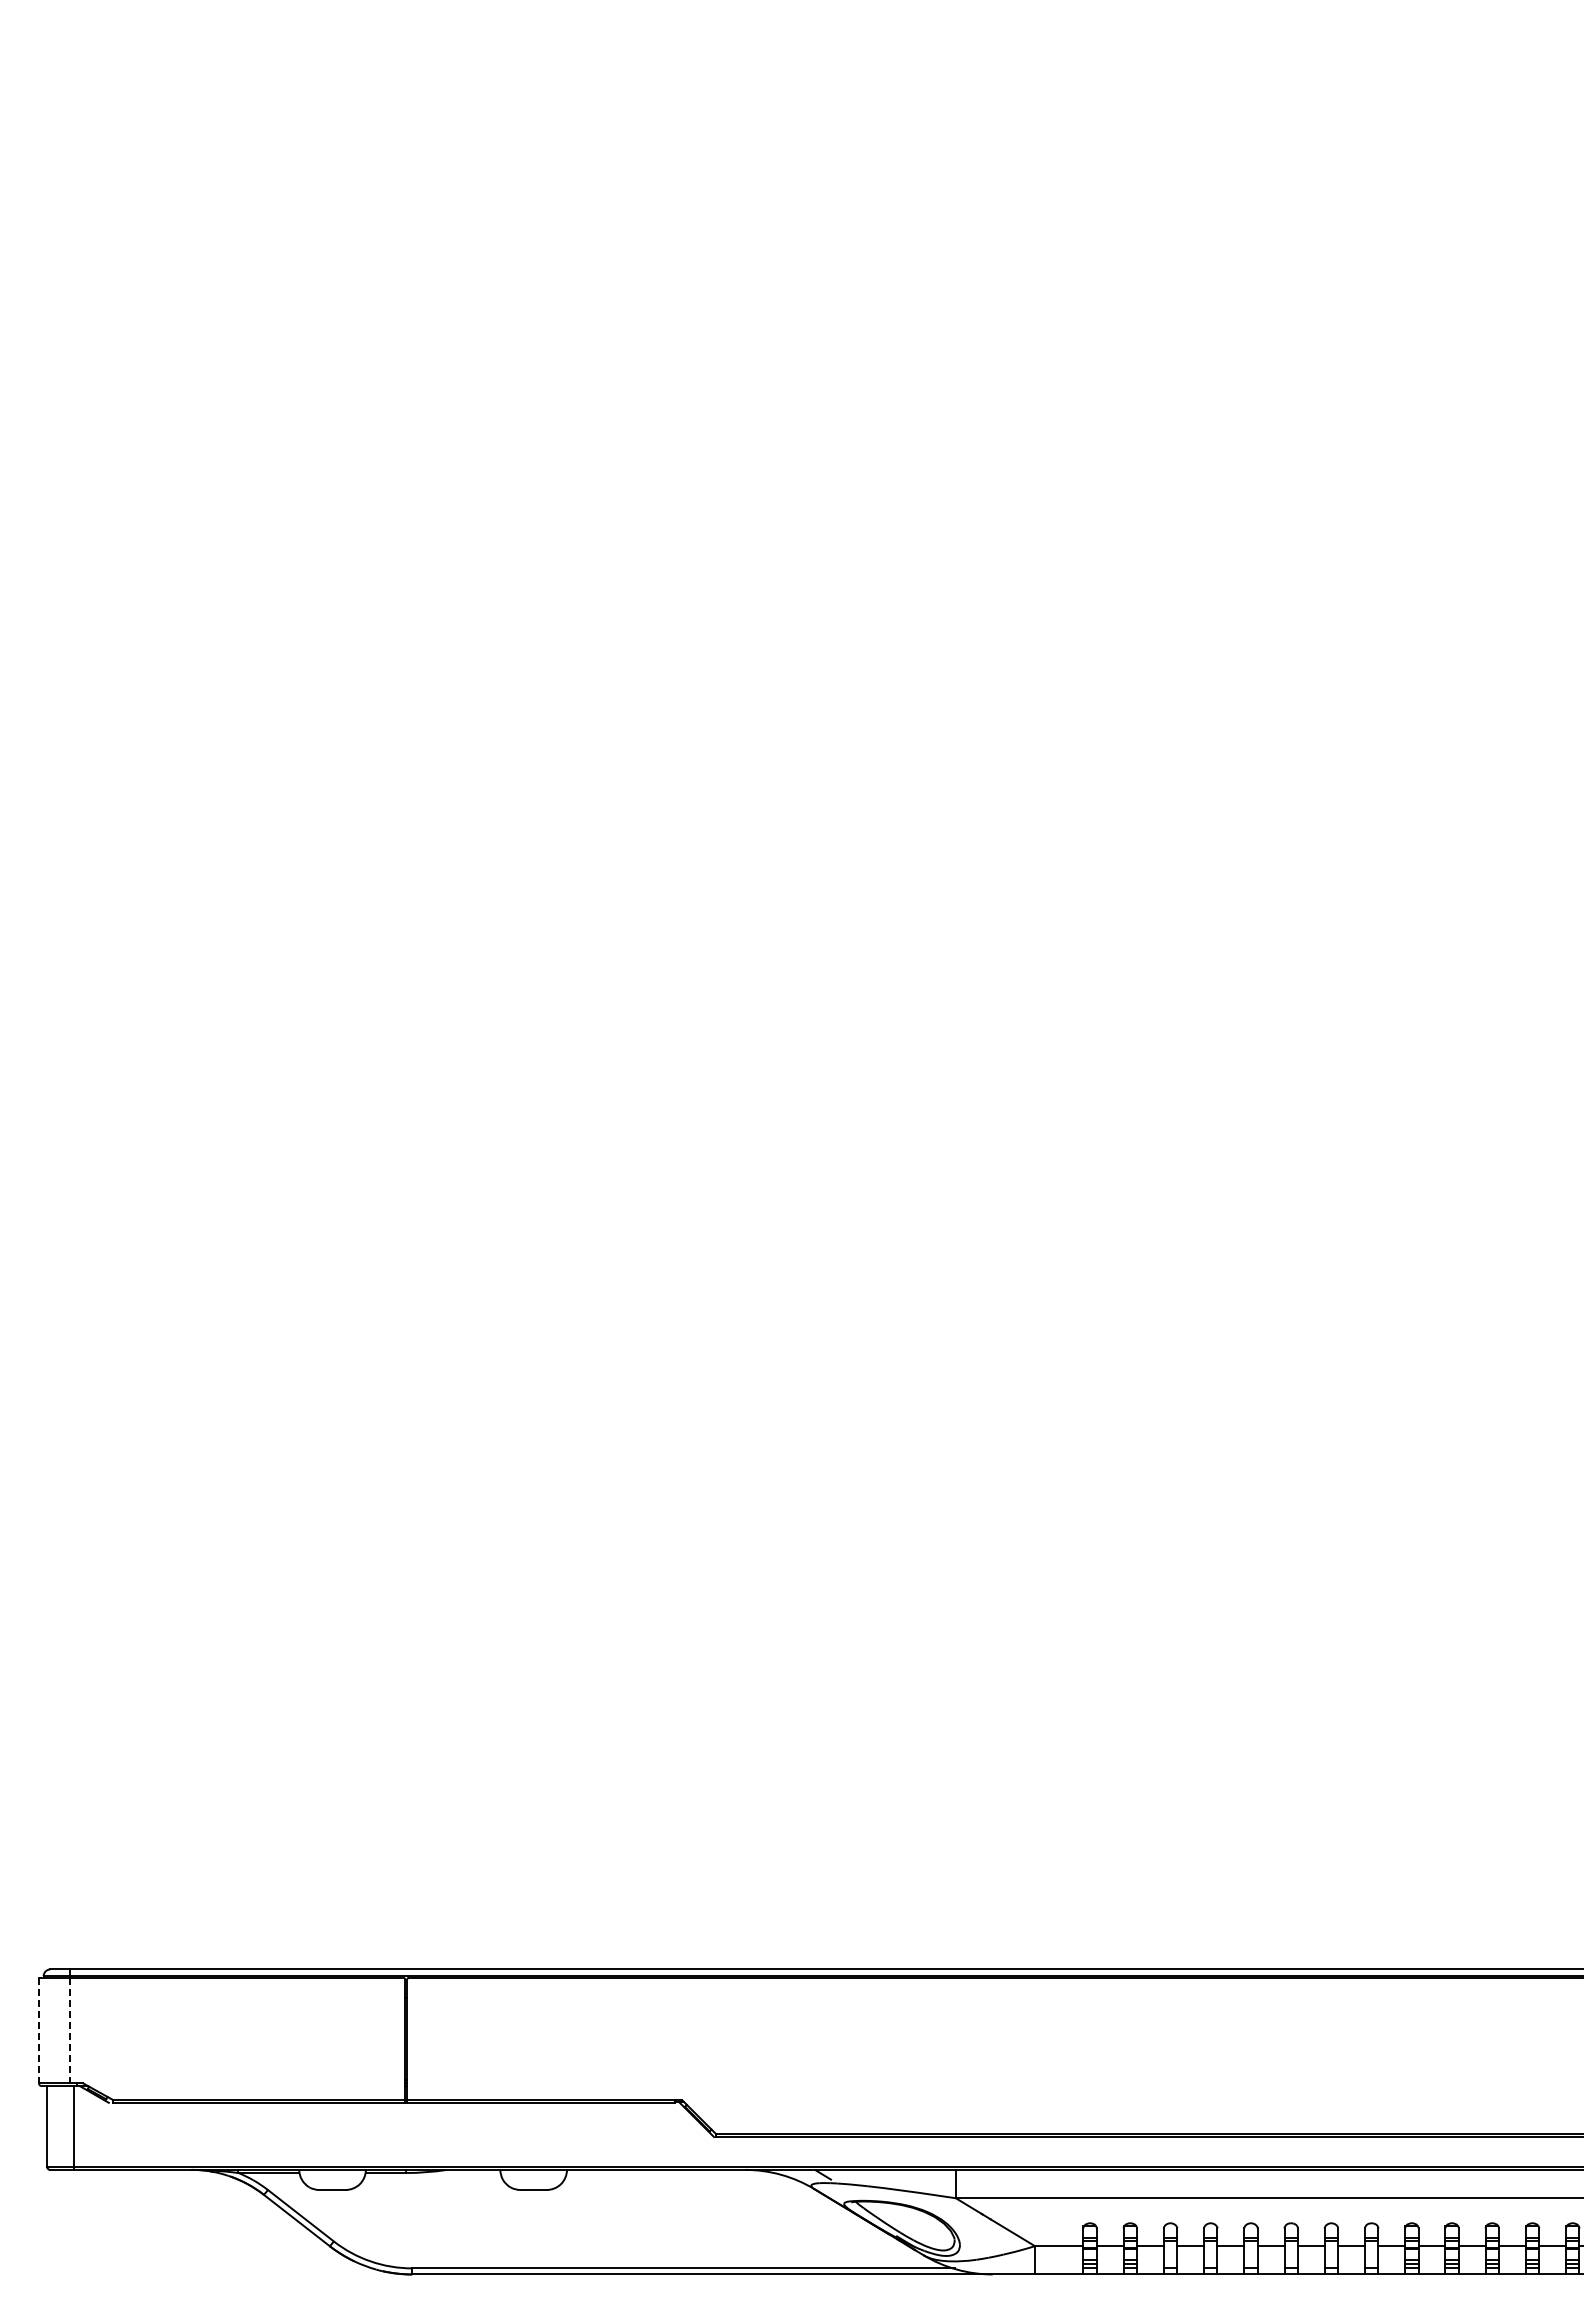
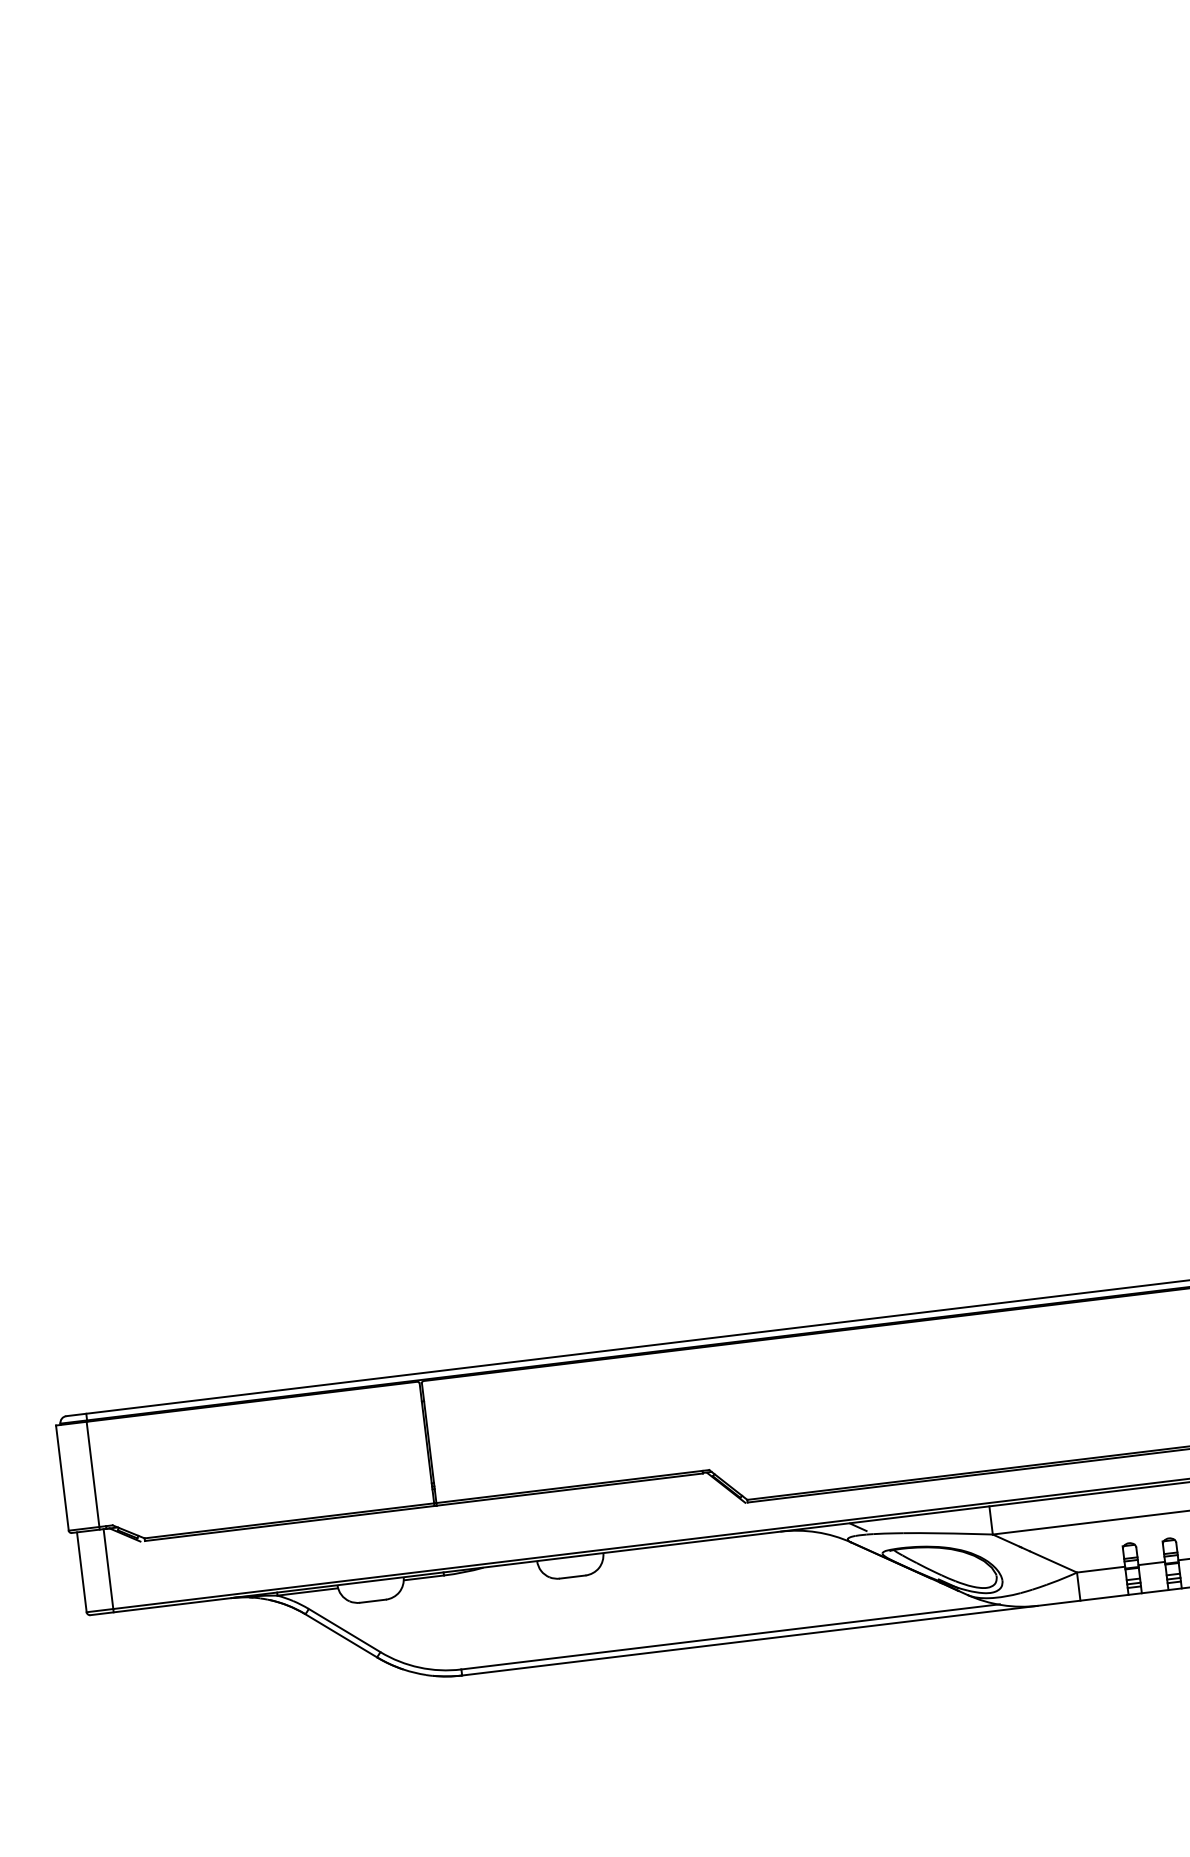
line: (39, 2030) -> (62, 1478), dashed -> solid
line: (69, 2032) -> (92, 1476), dashed -> solid

